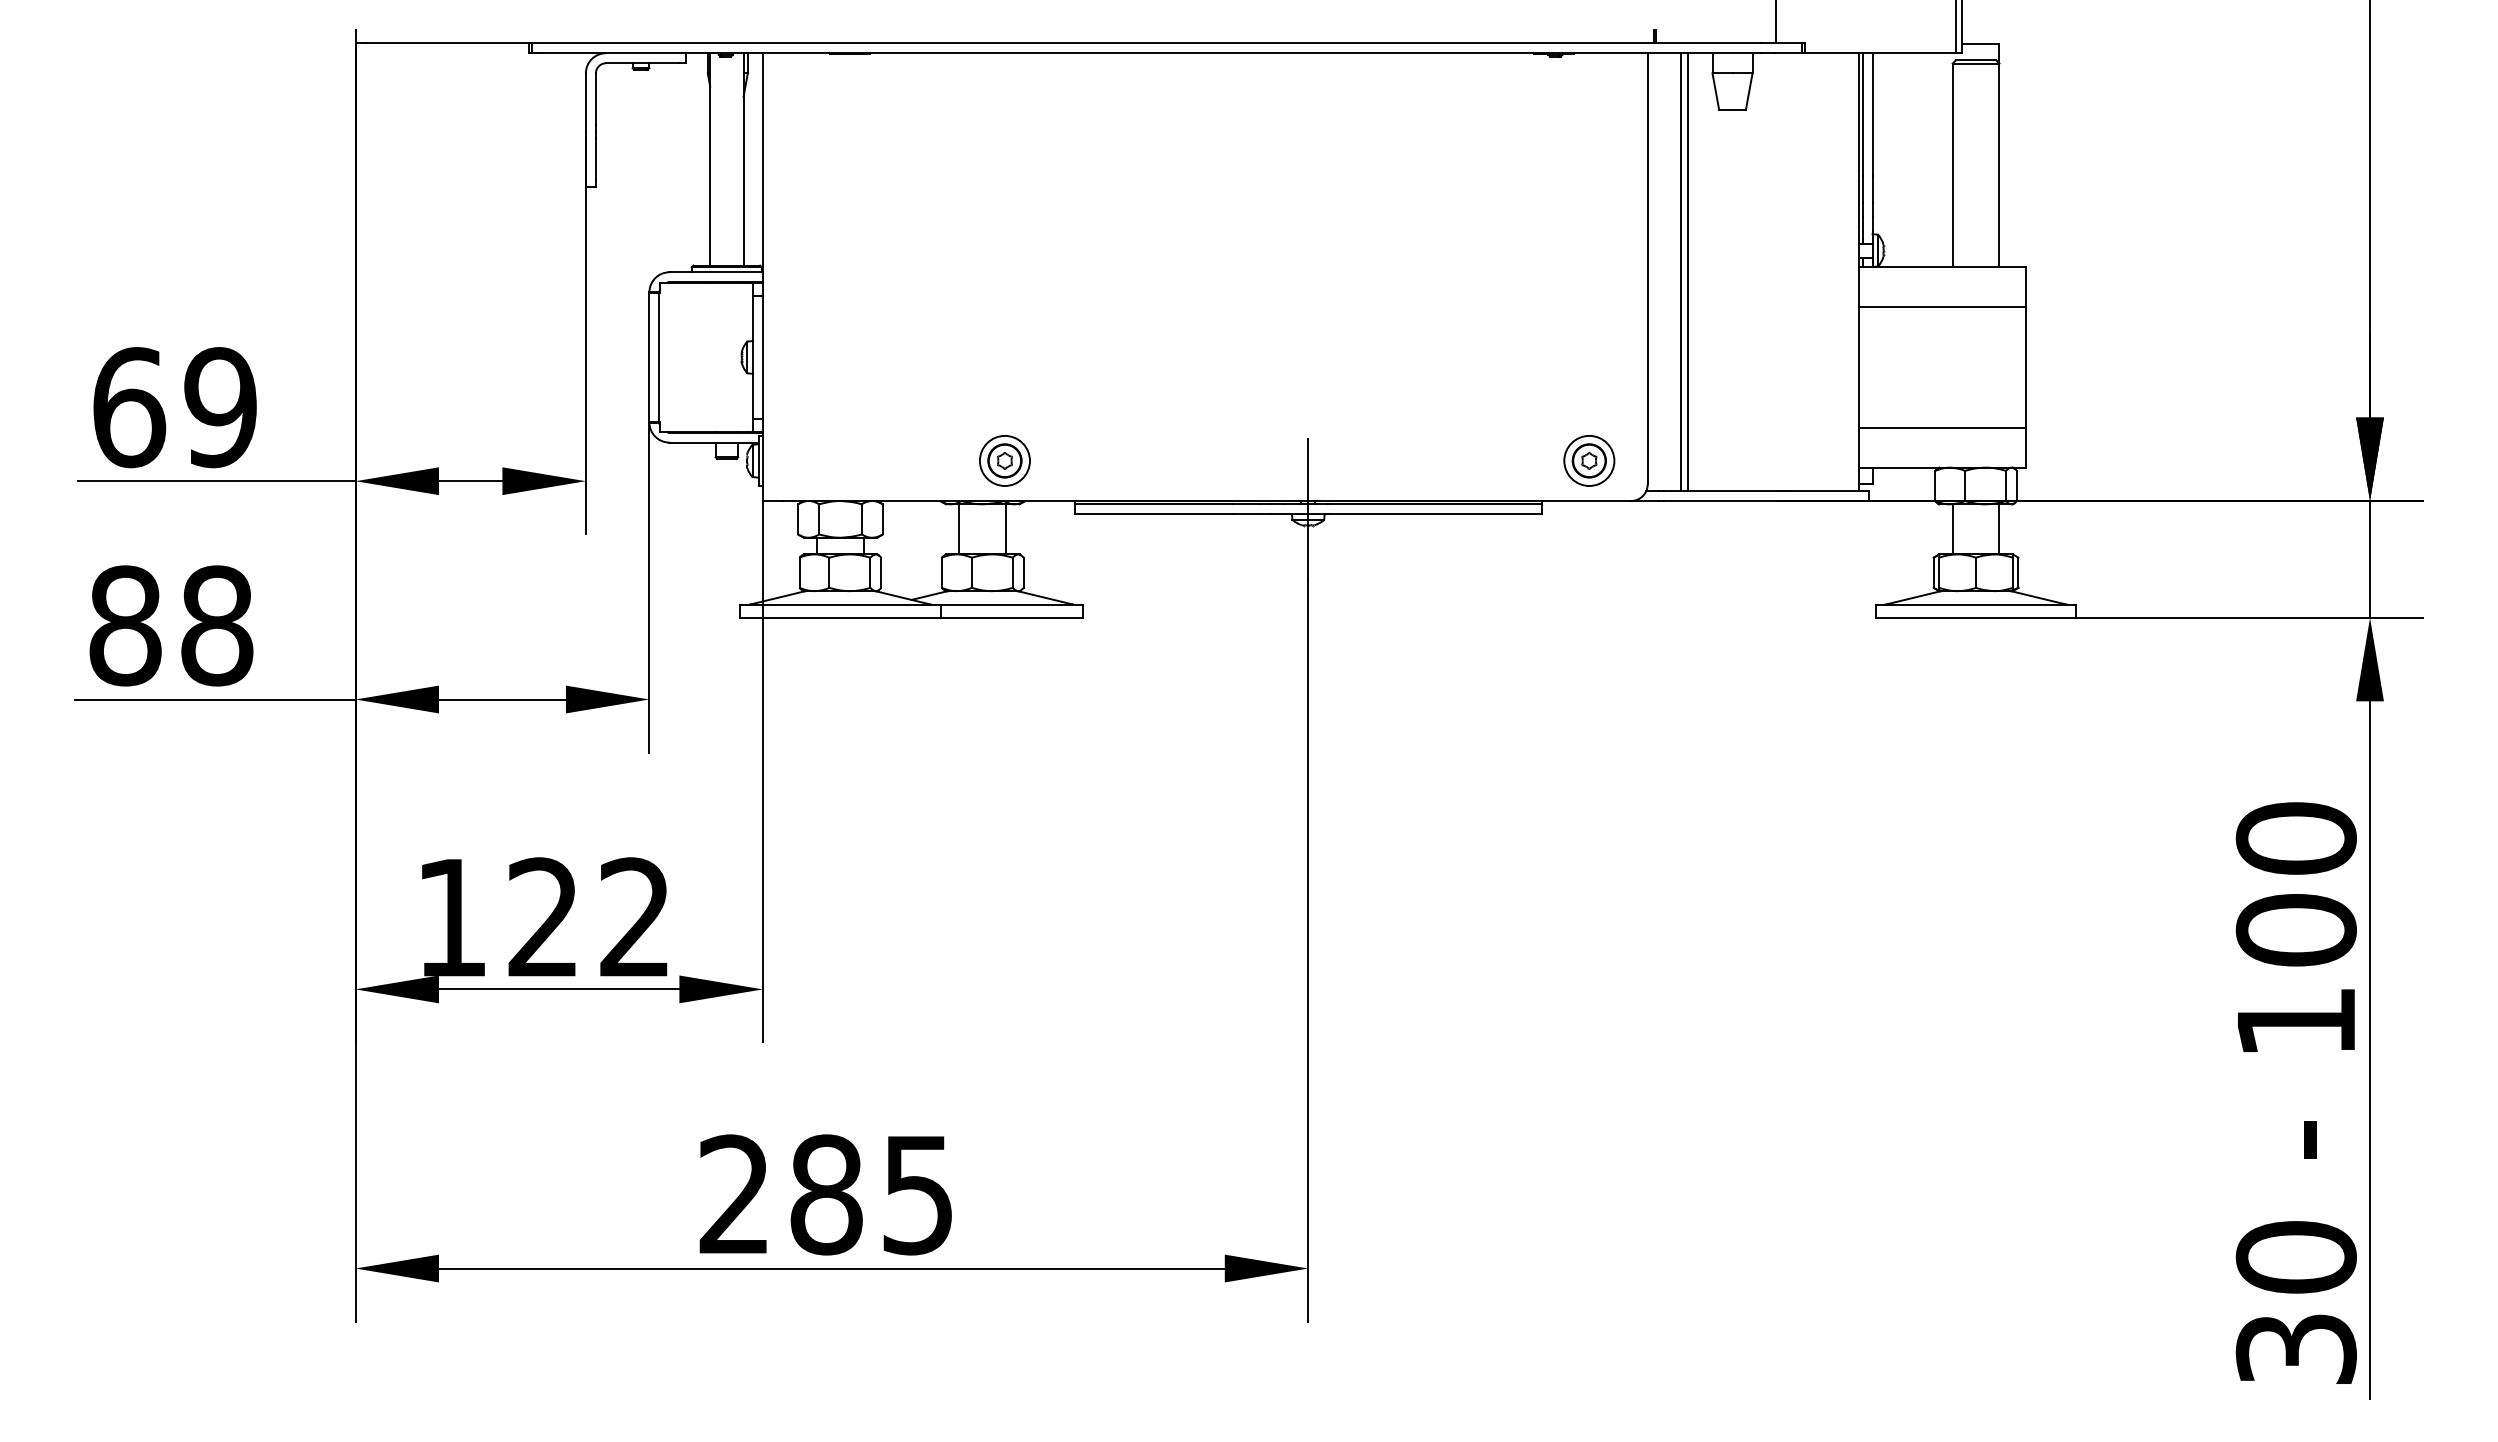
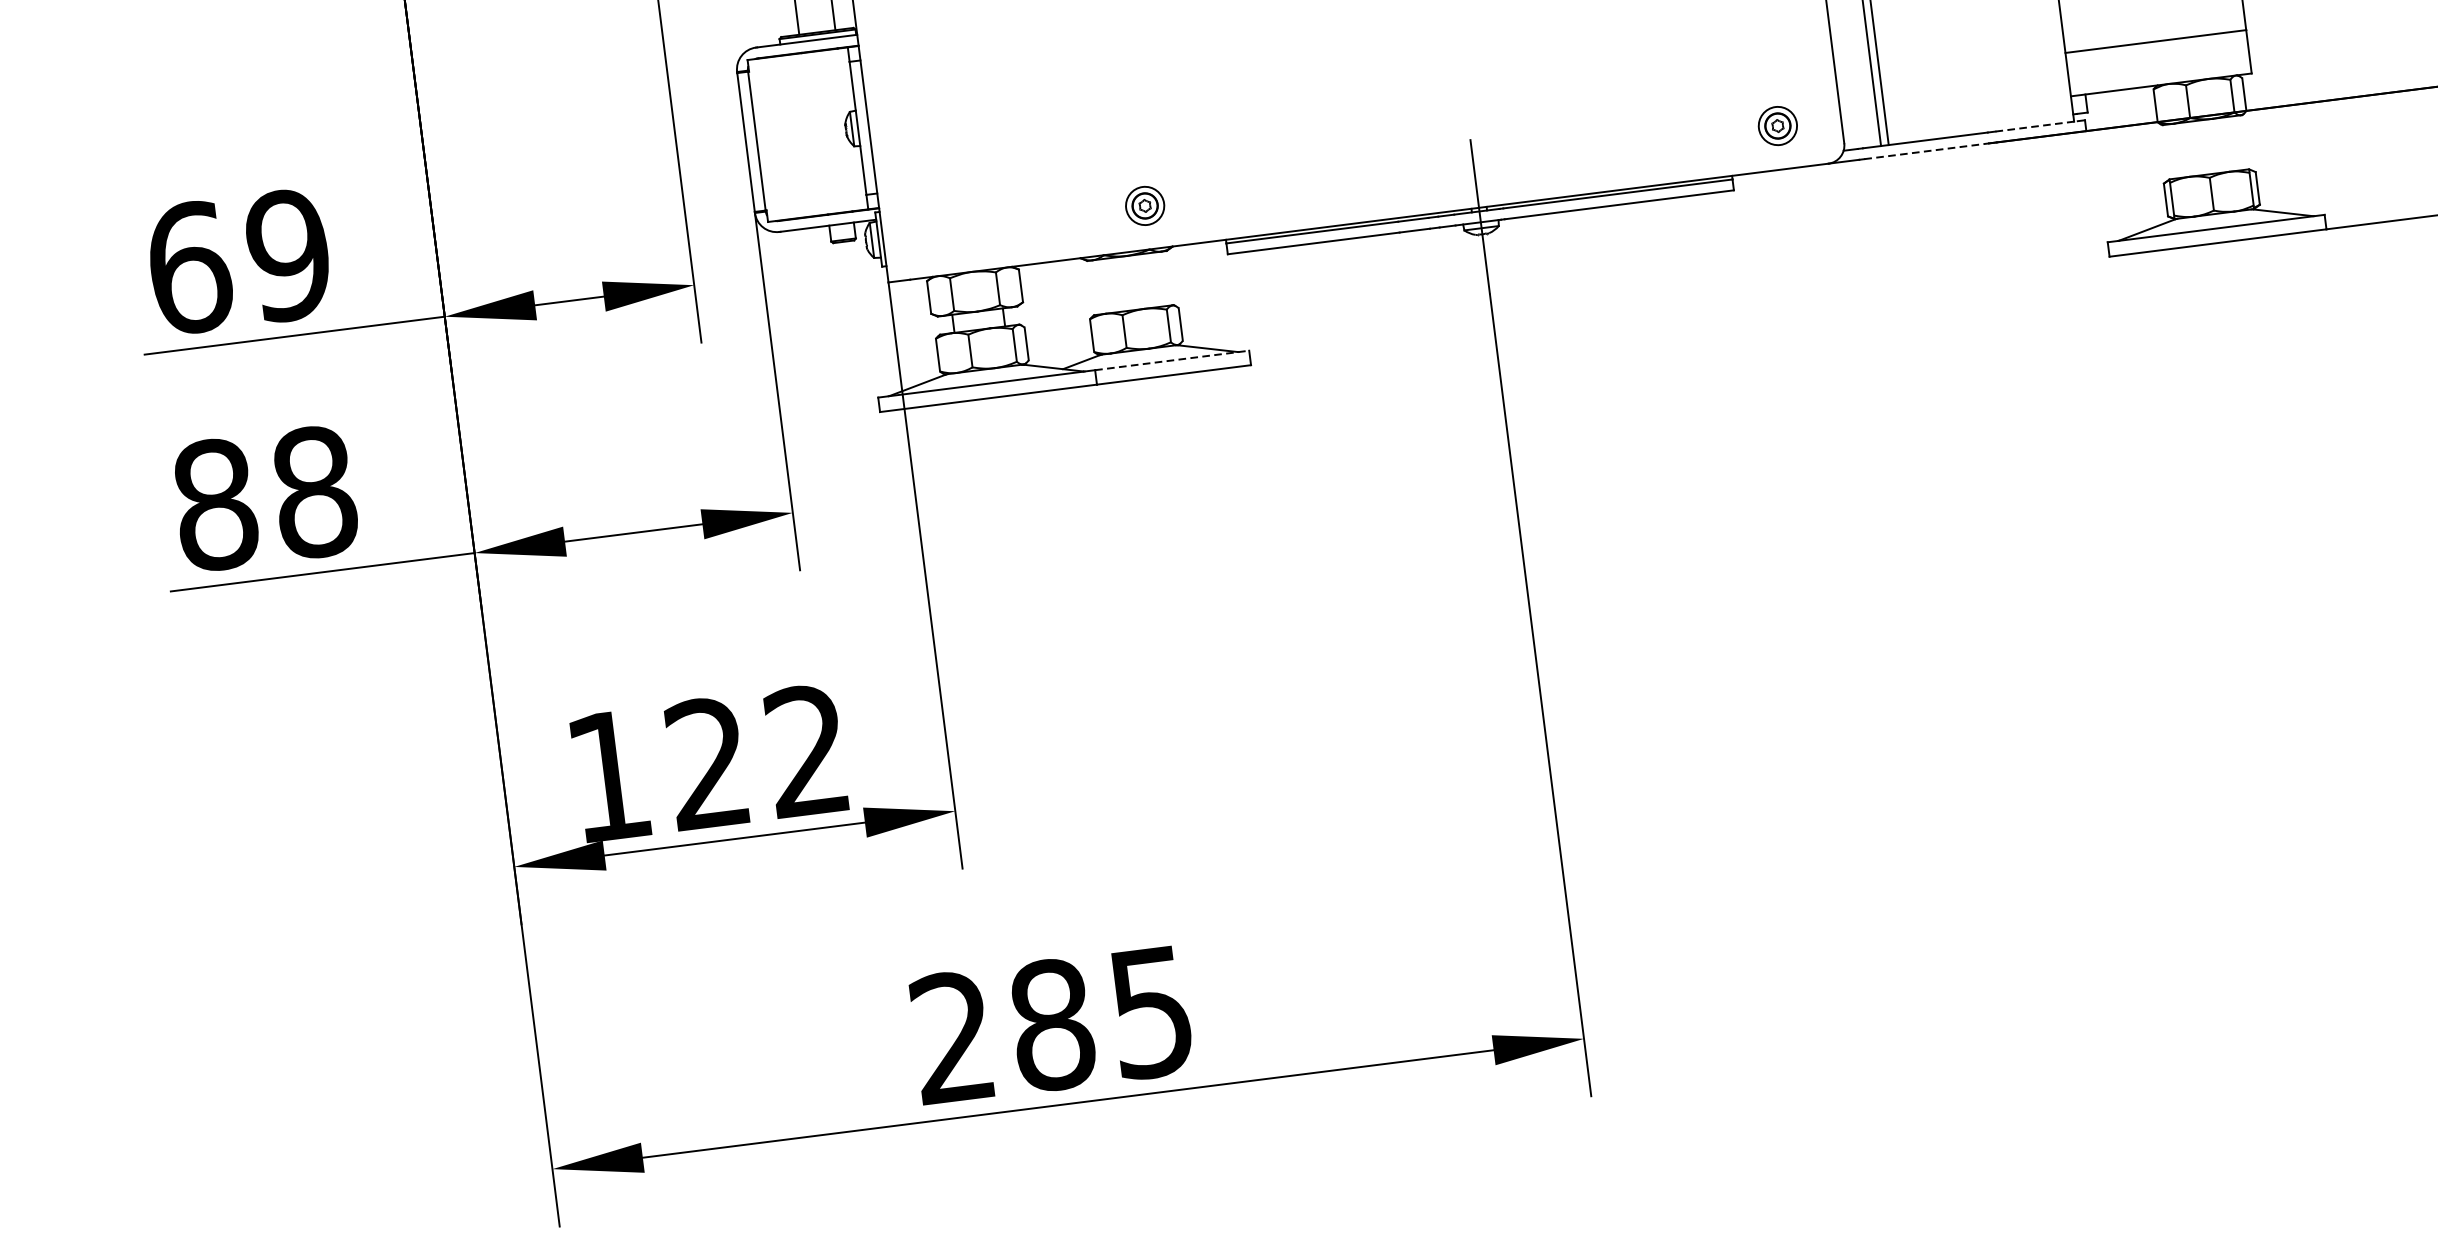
part: (1004, 460) -> (1144, 205), size x0.7
part: (1589, 460) -> (1777, 125), size x0.7
line: (1824, 490) -> (2036, 125), solid -> dashed
line: (1721, 501) -> (1926, 151), solid -> dashed
line: (959, 529) -> (1105, 286), removed
line: (1006, 529) -> (1156, 279), removed
line: (1952, 529) -> (2180, 150), removed
line: (1999, 529) -> (2231, 144), removed
line: (1012, 604) -> (1172, 360), solid -> dashed

